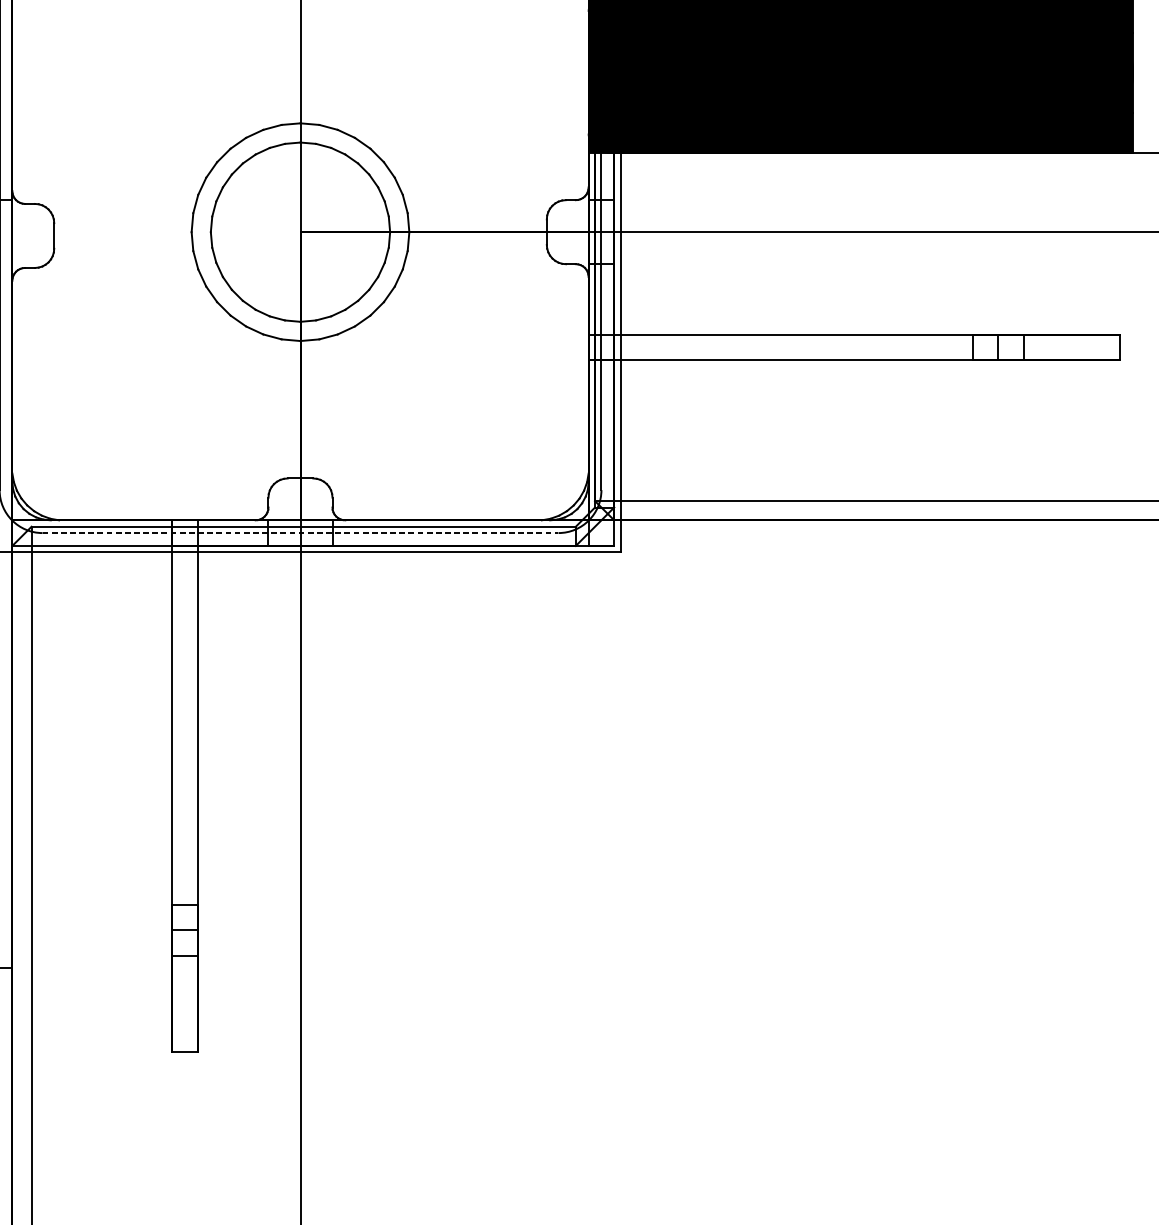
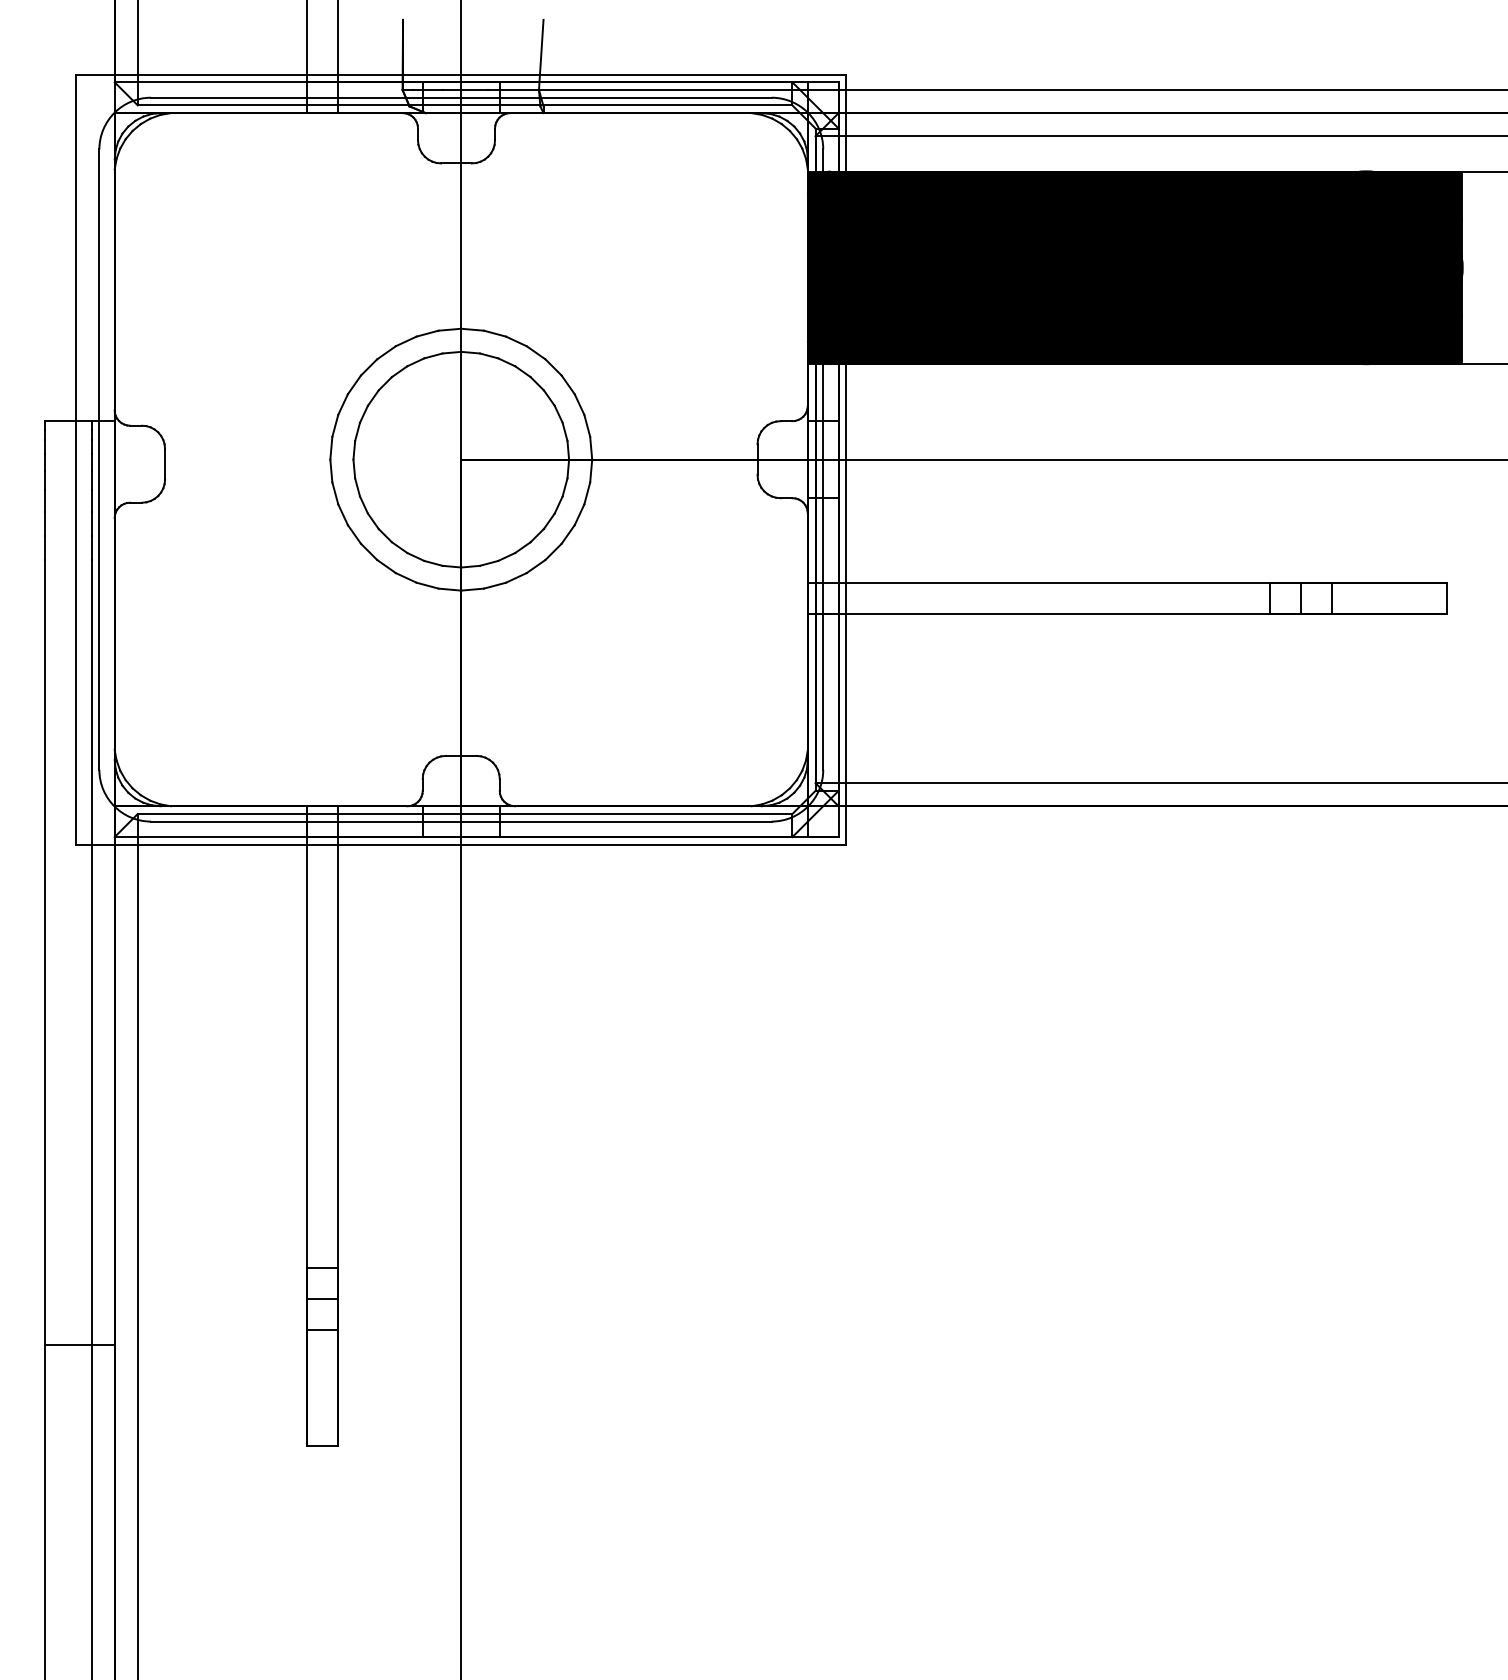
line: (300, 532) -> (461, 821), dashed -> solid

